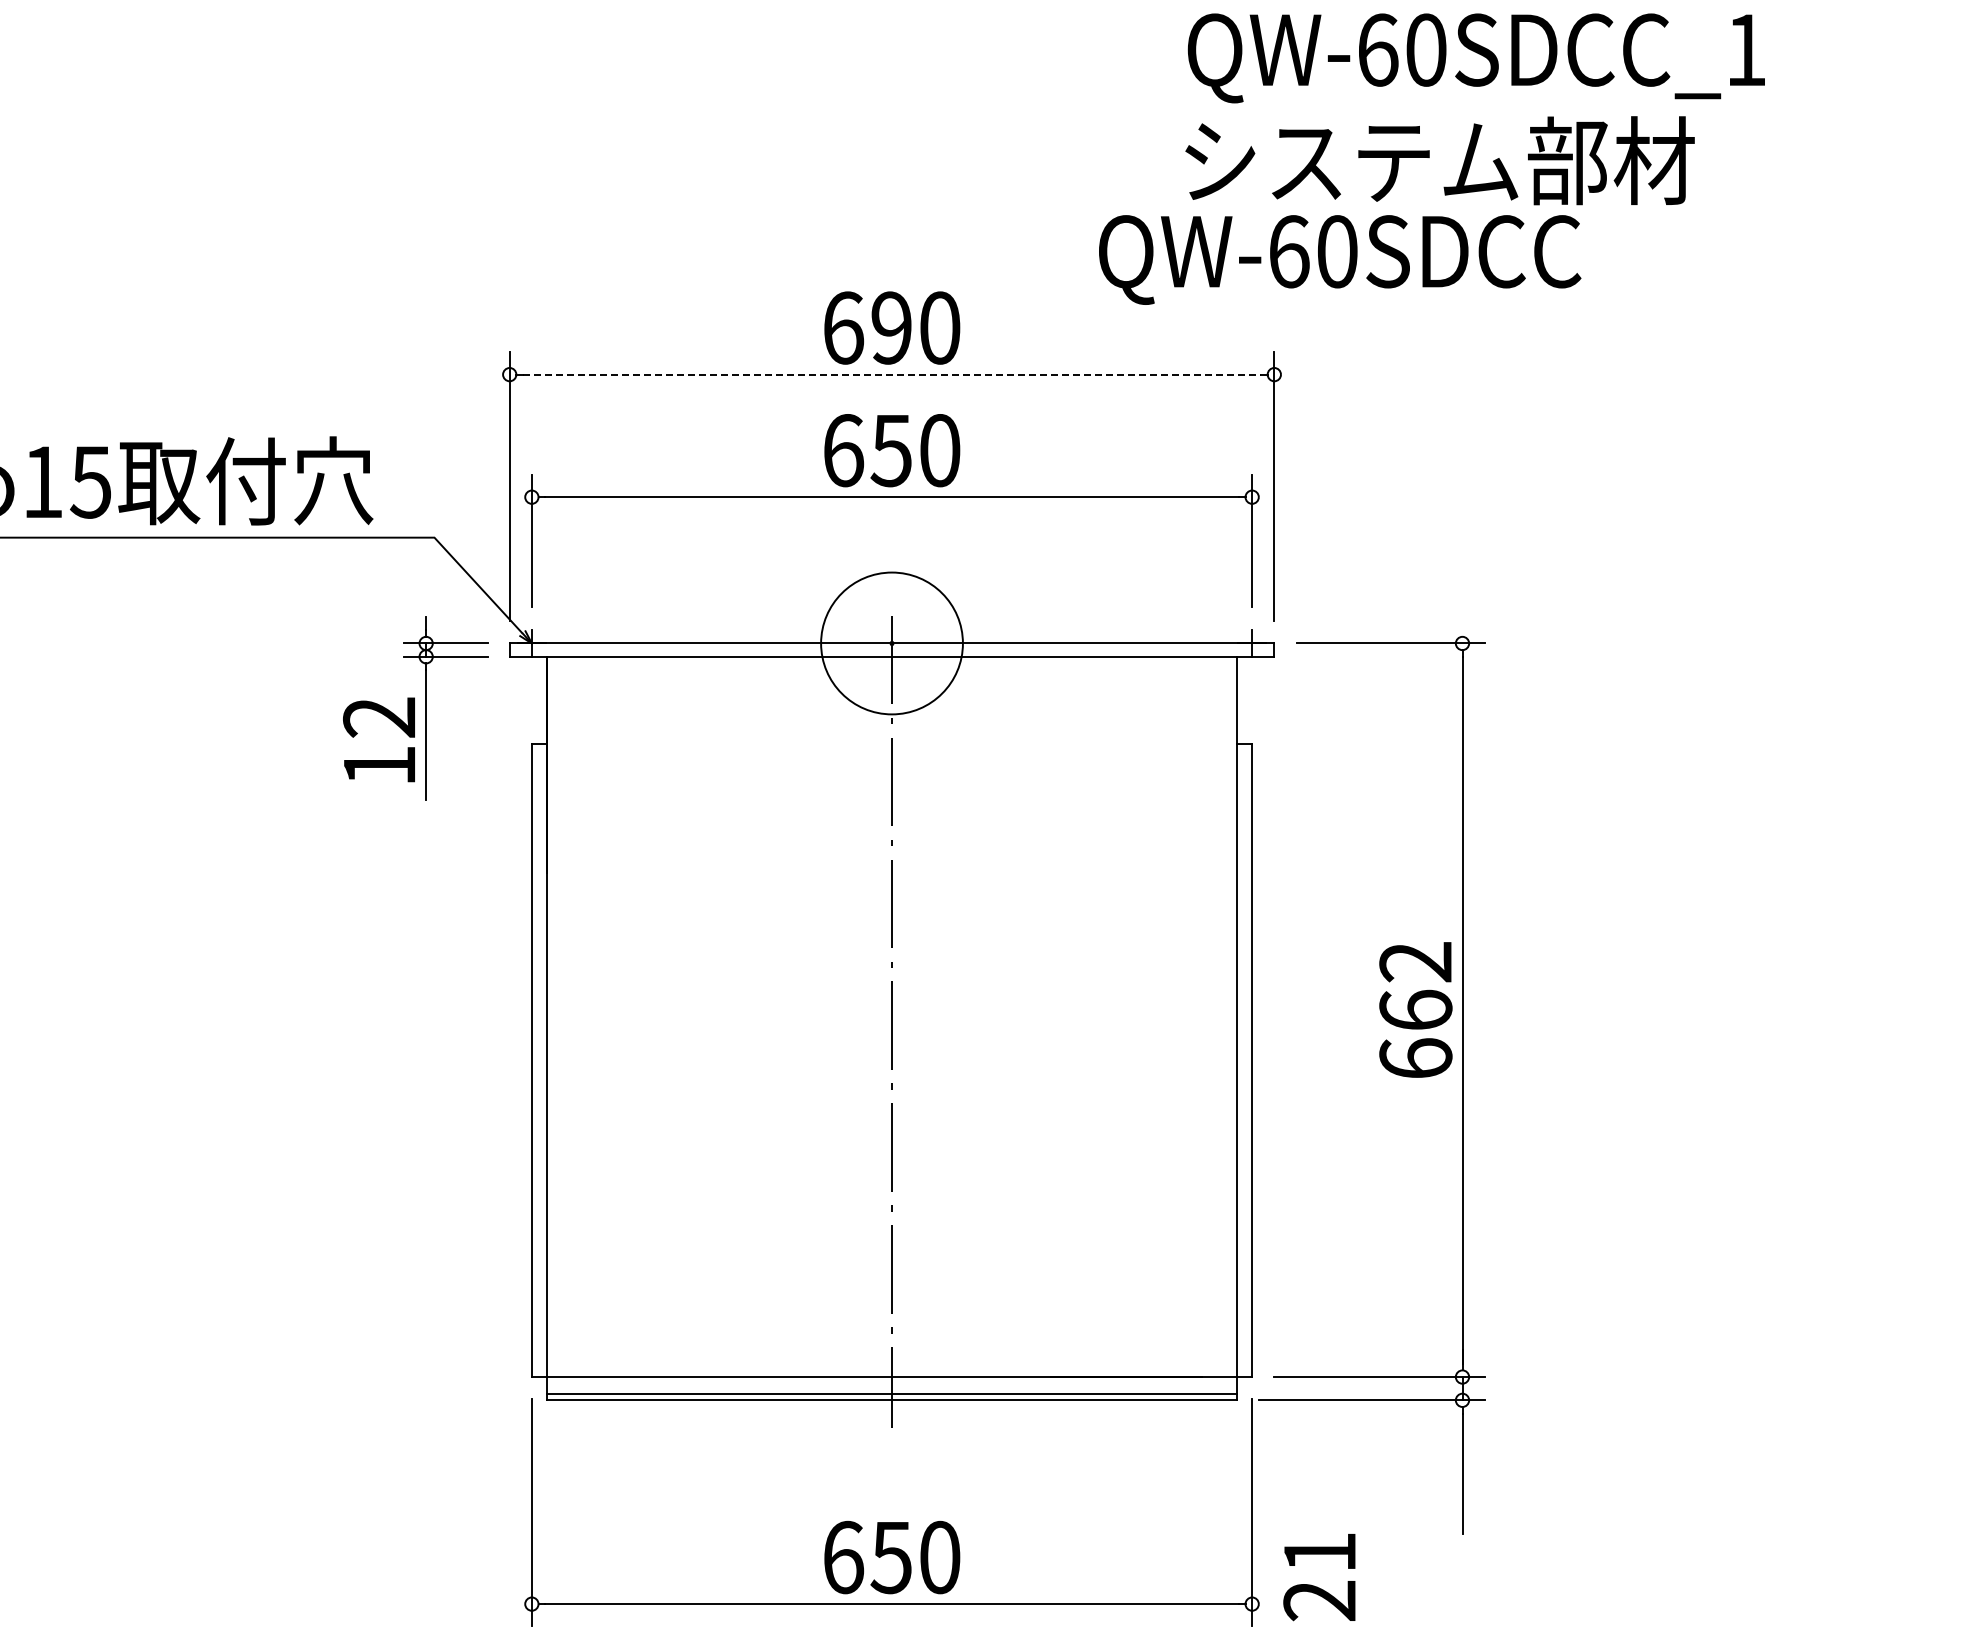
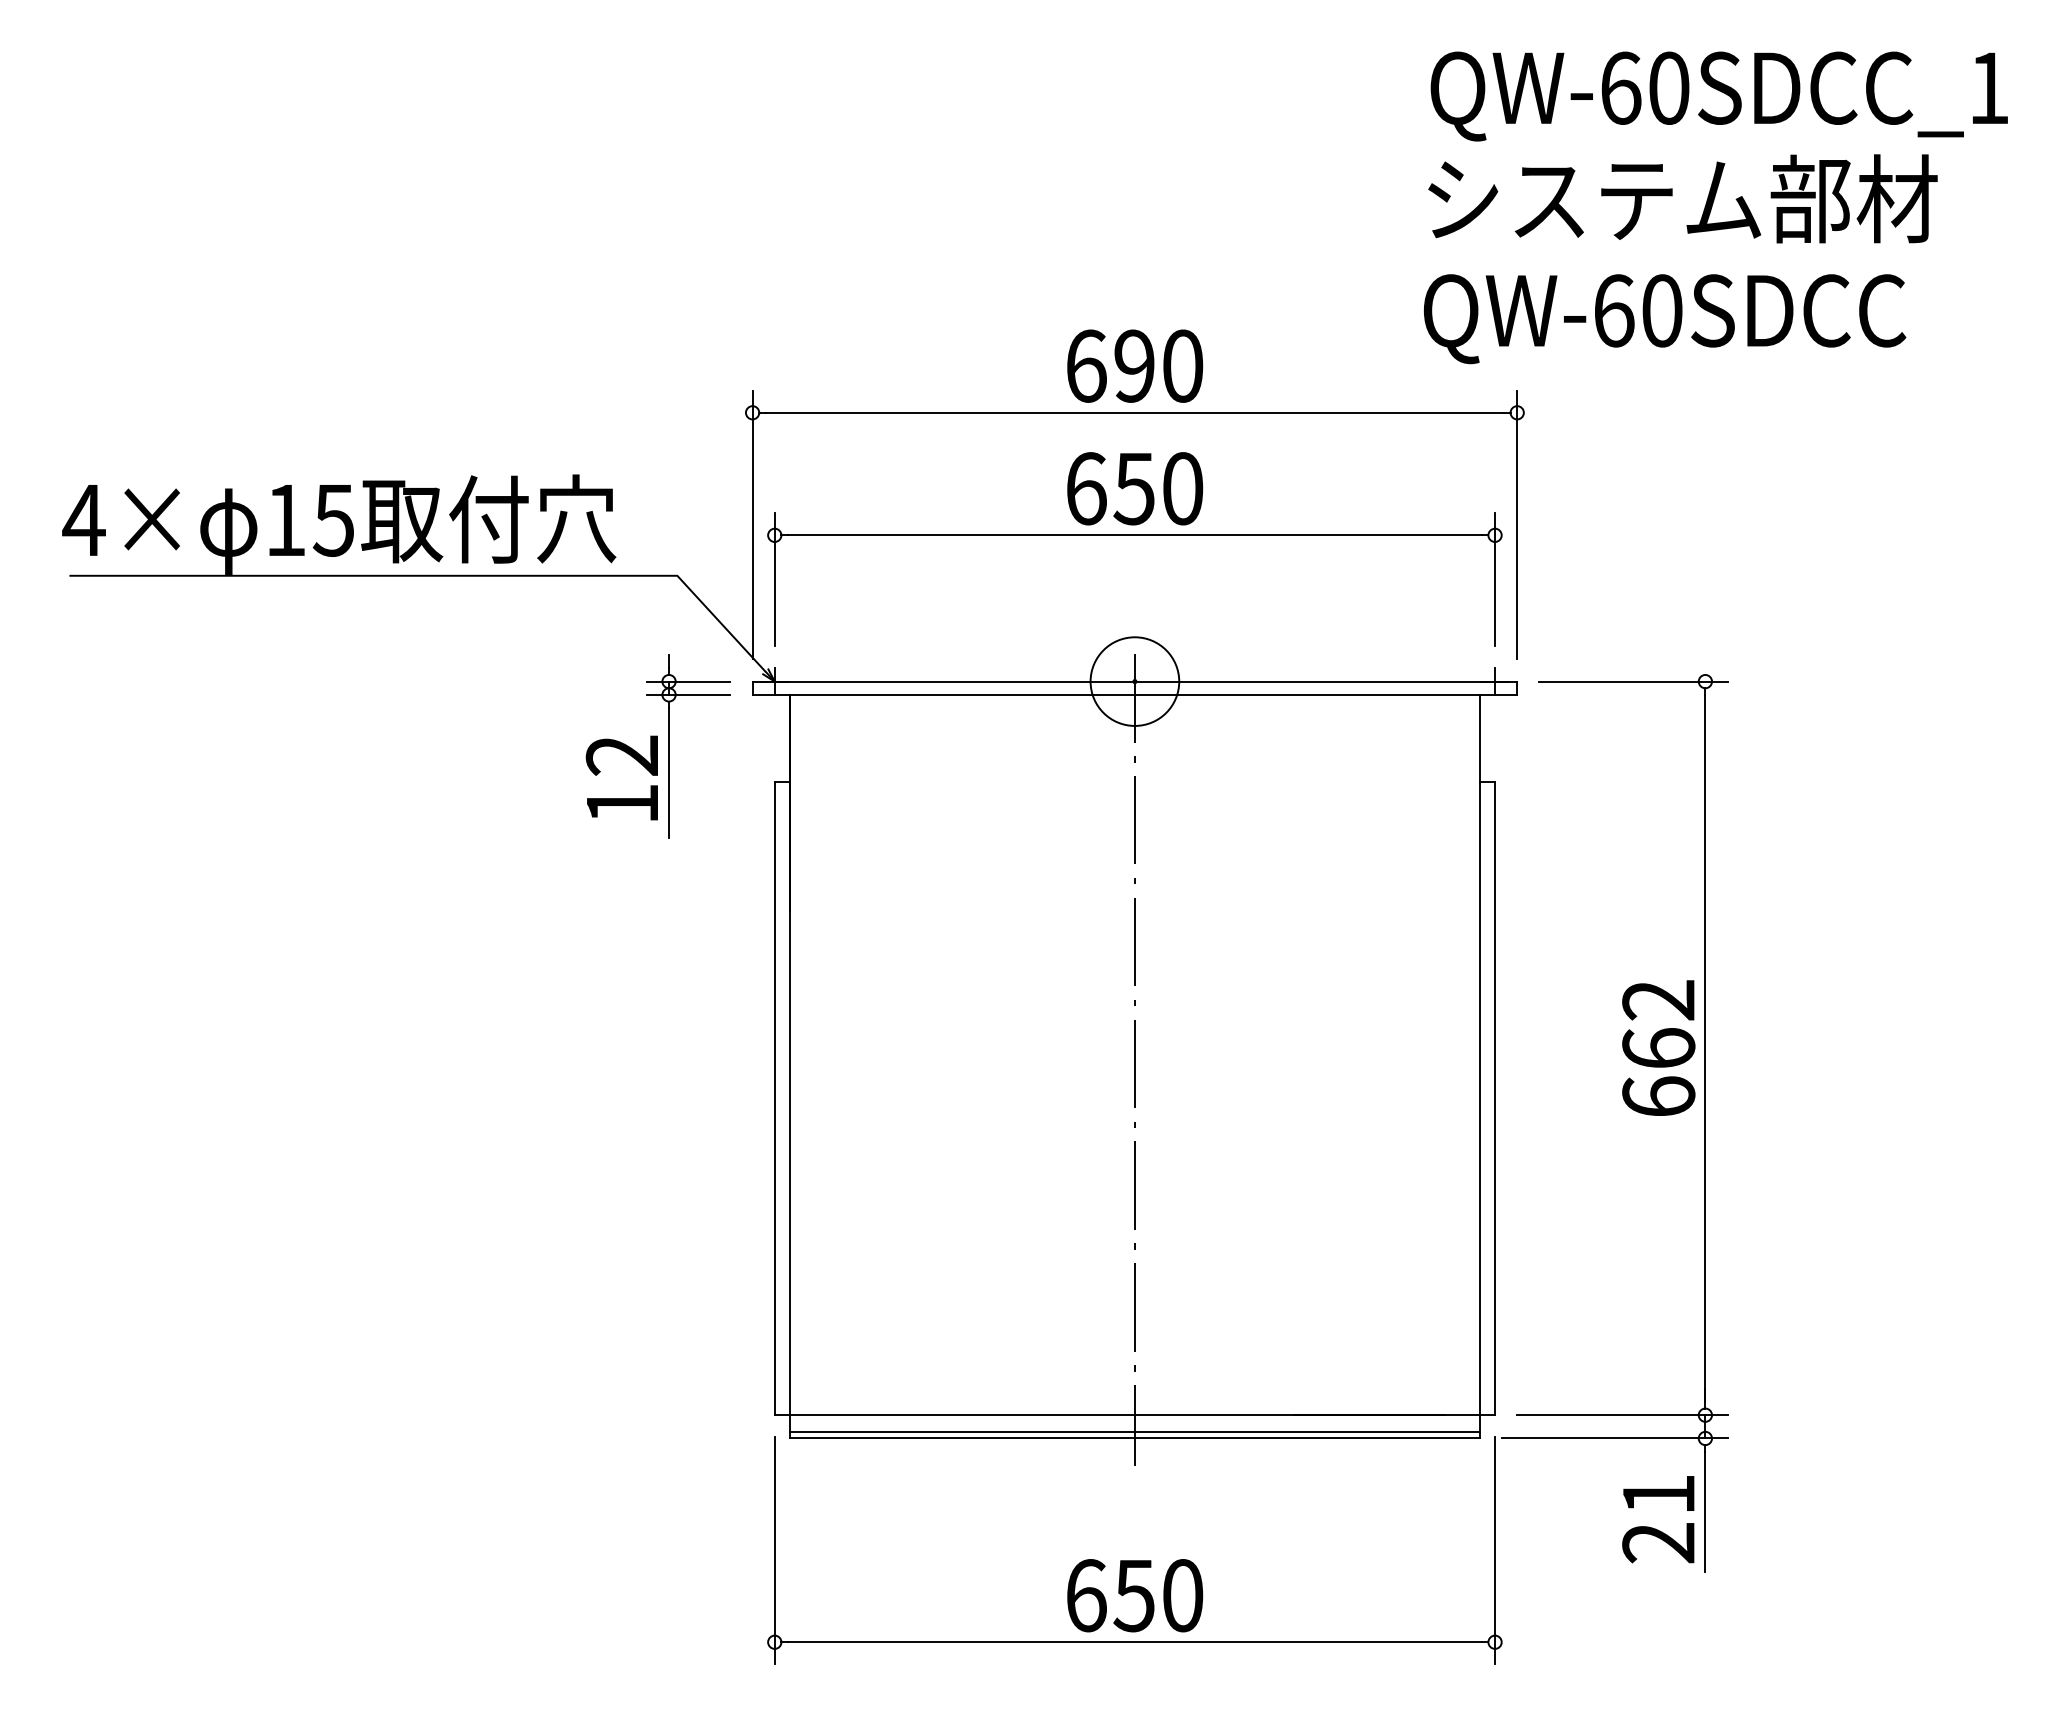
text: (1340, 260) -> (1665, 319), moved
line: (892, 374) -> (1135, 412), dashed -> solid
circle: (891, 643) -> (1134, 681), size x0.62
text: (1319, 1577) -> (1658, 1519), moved

